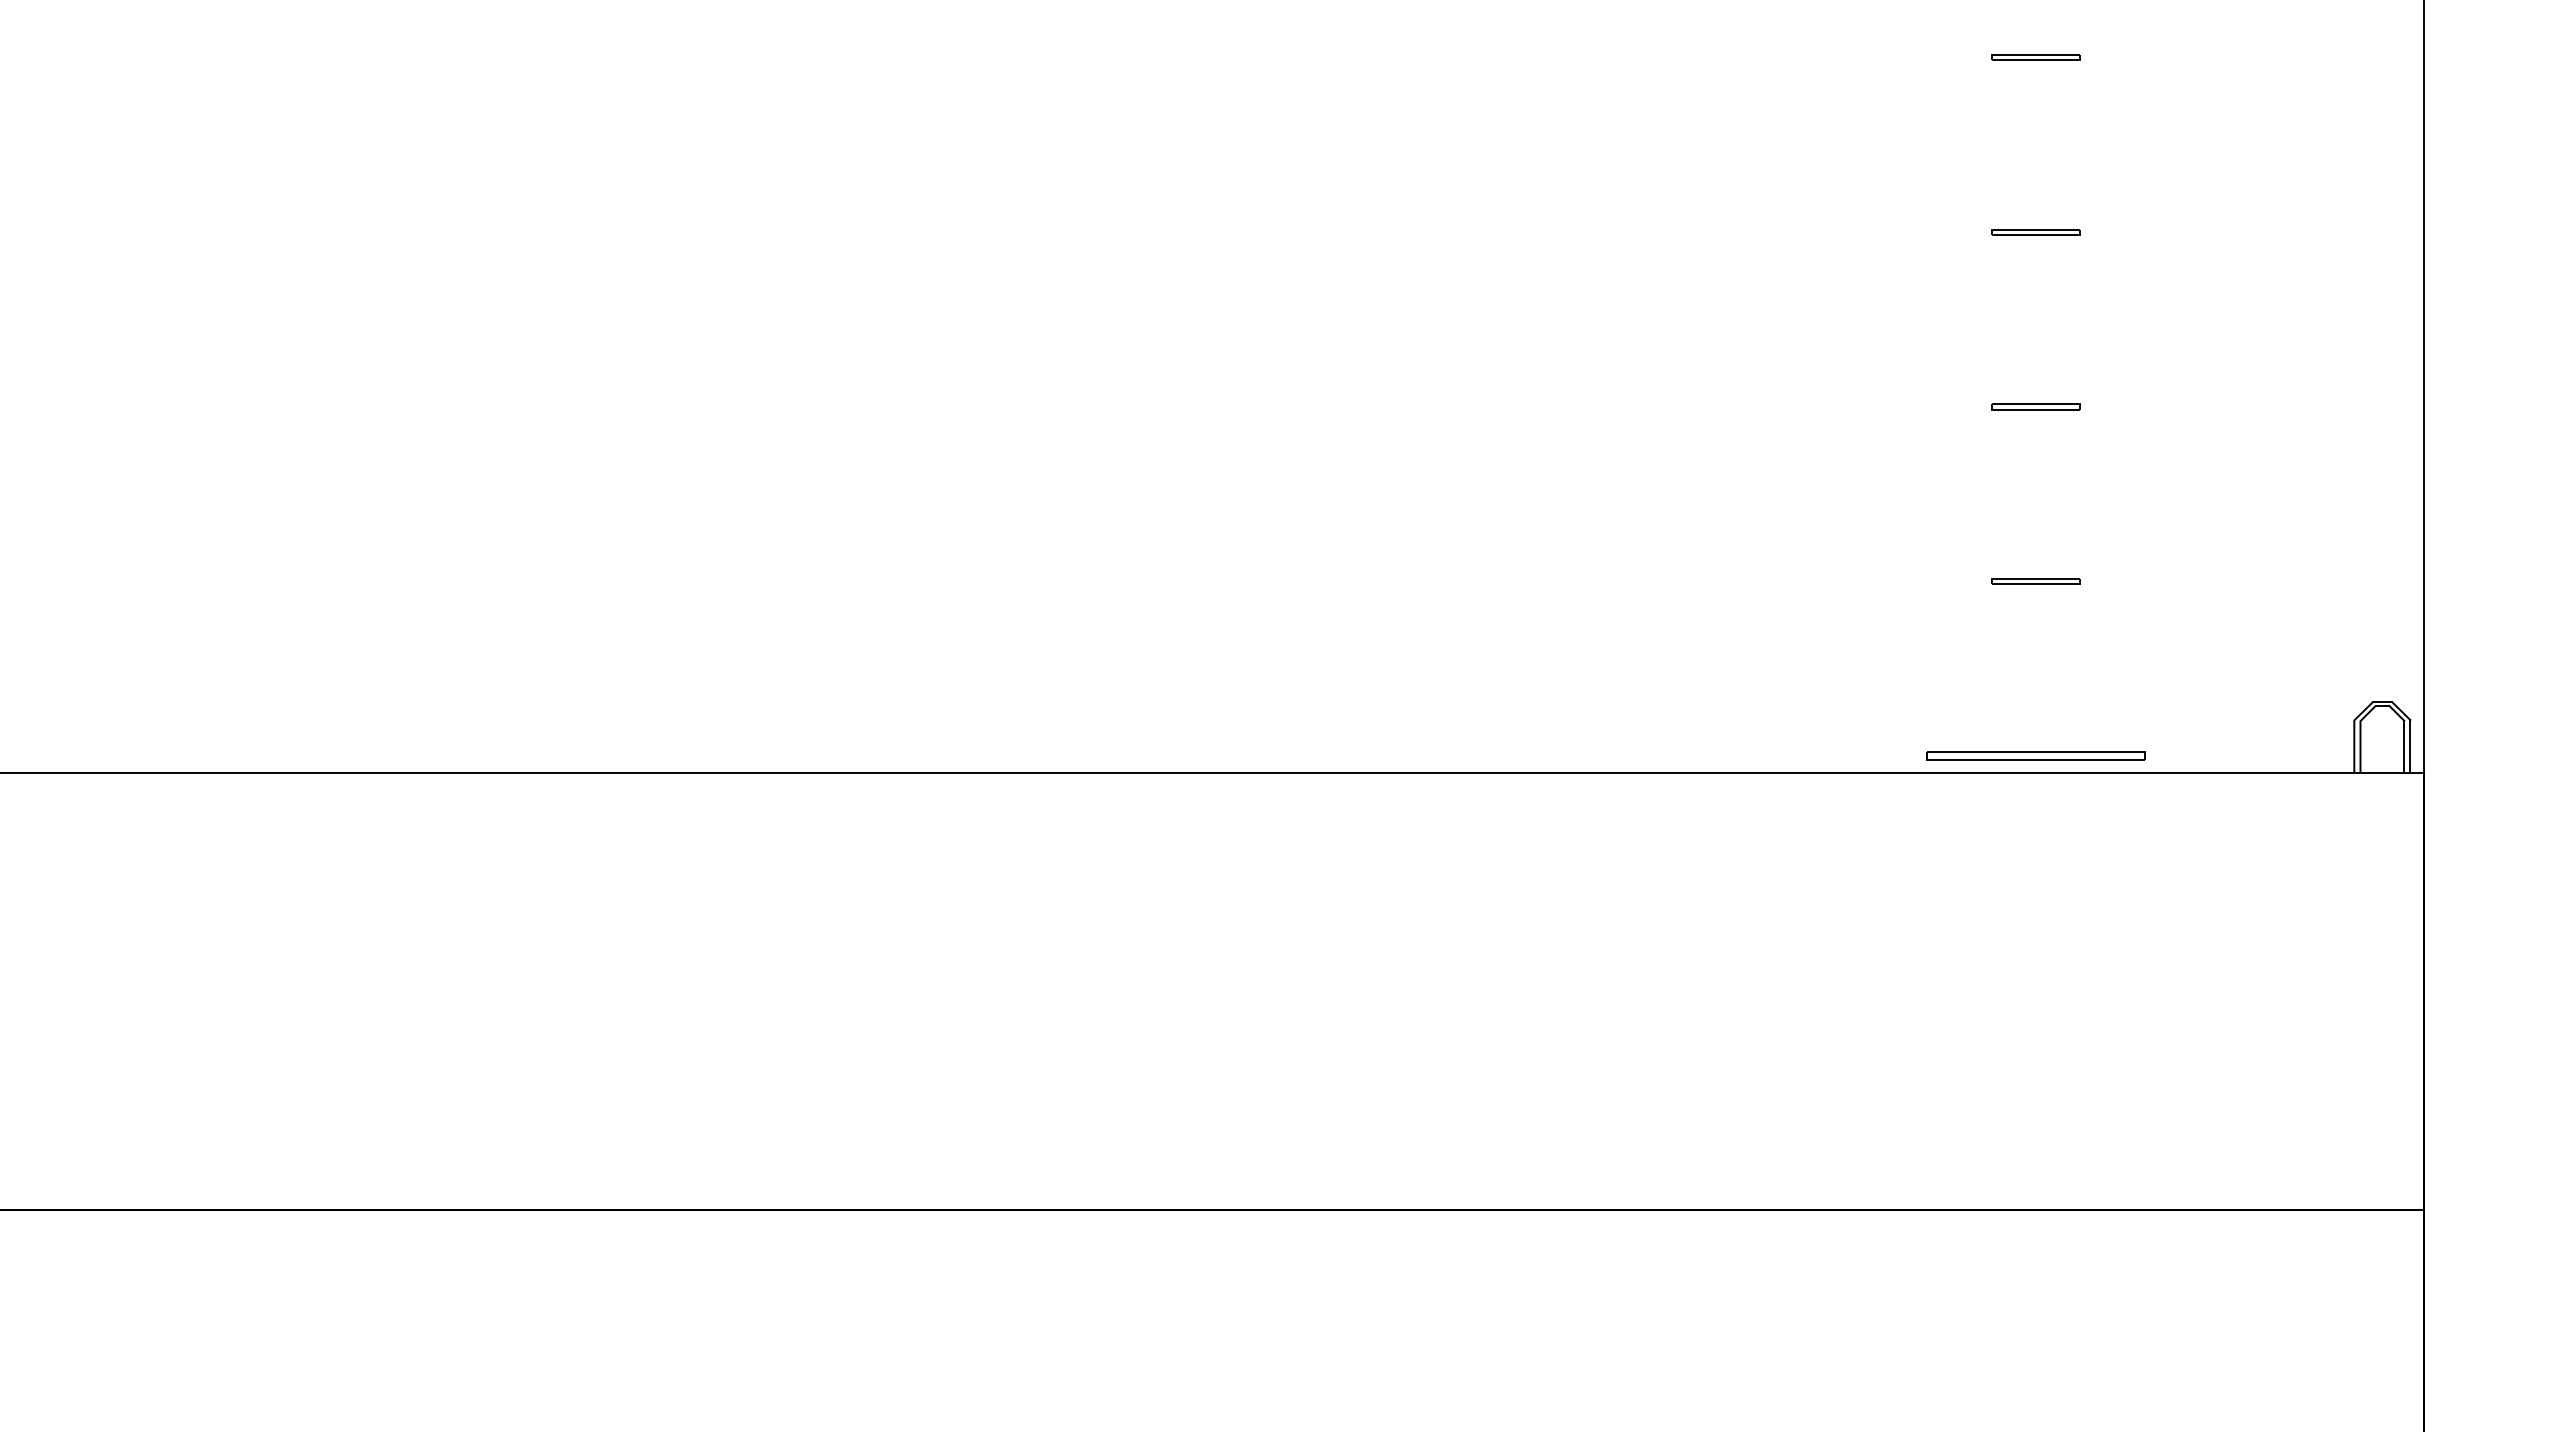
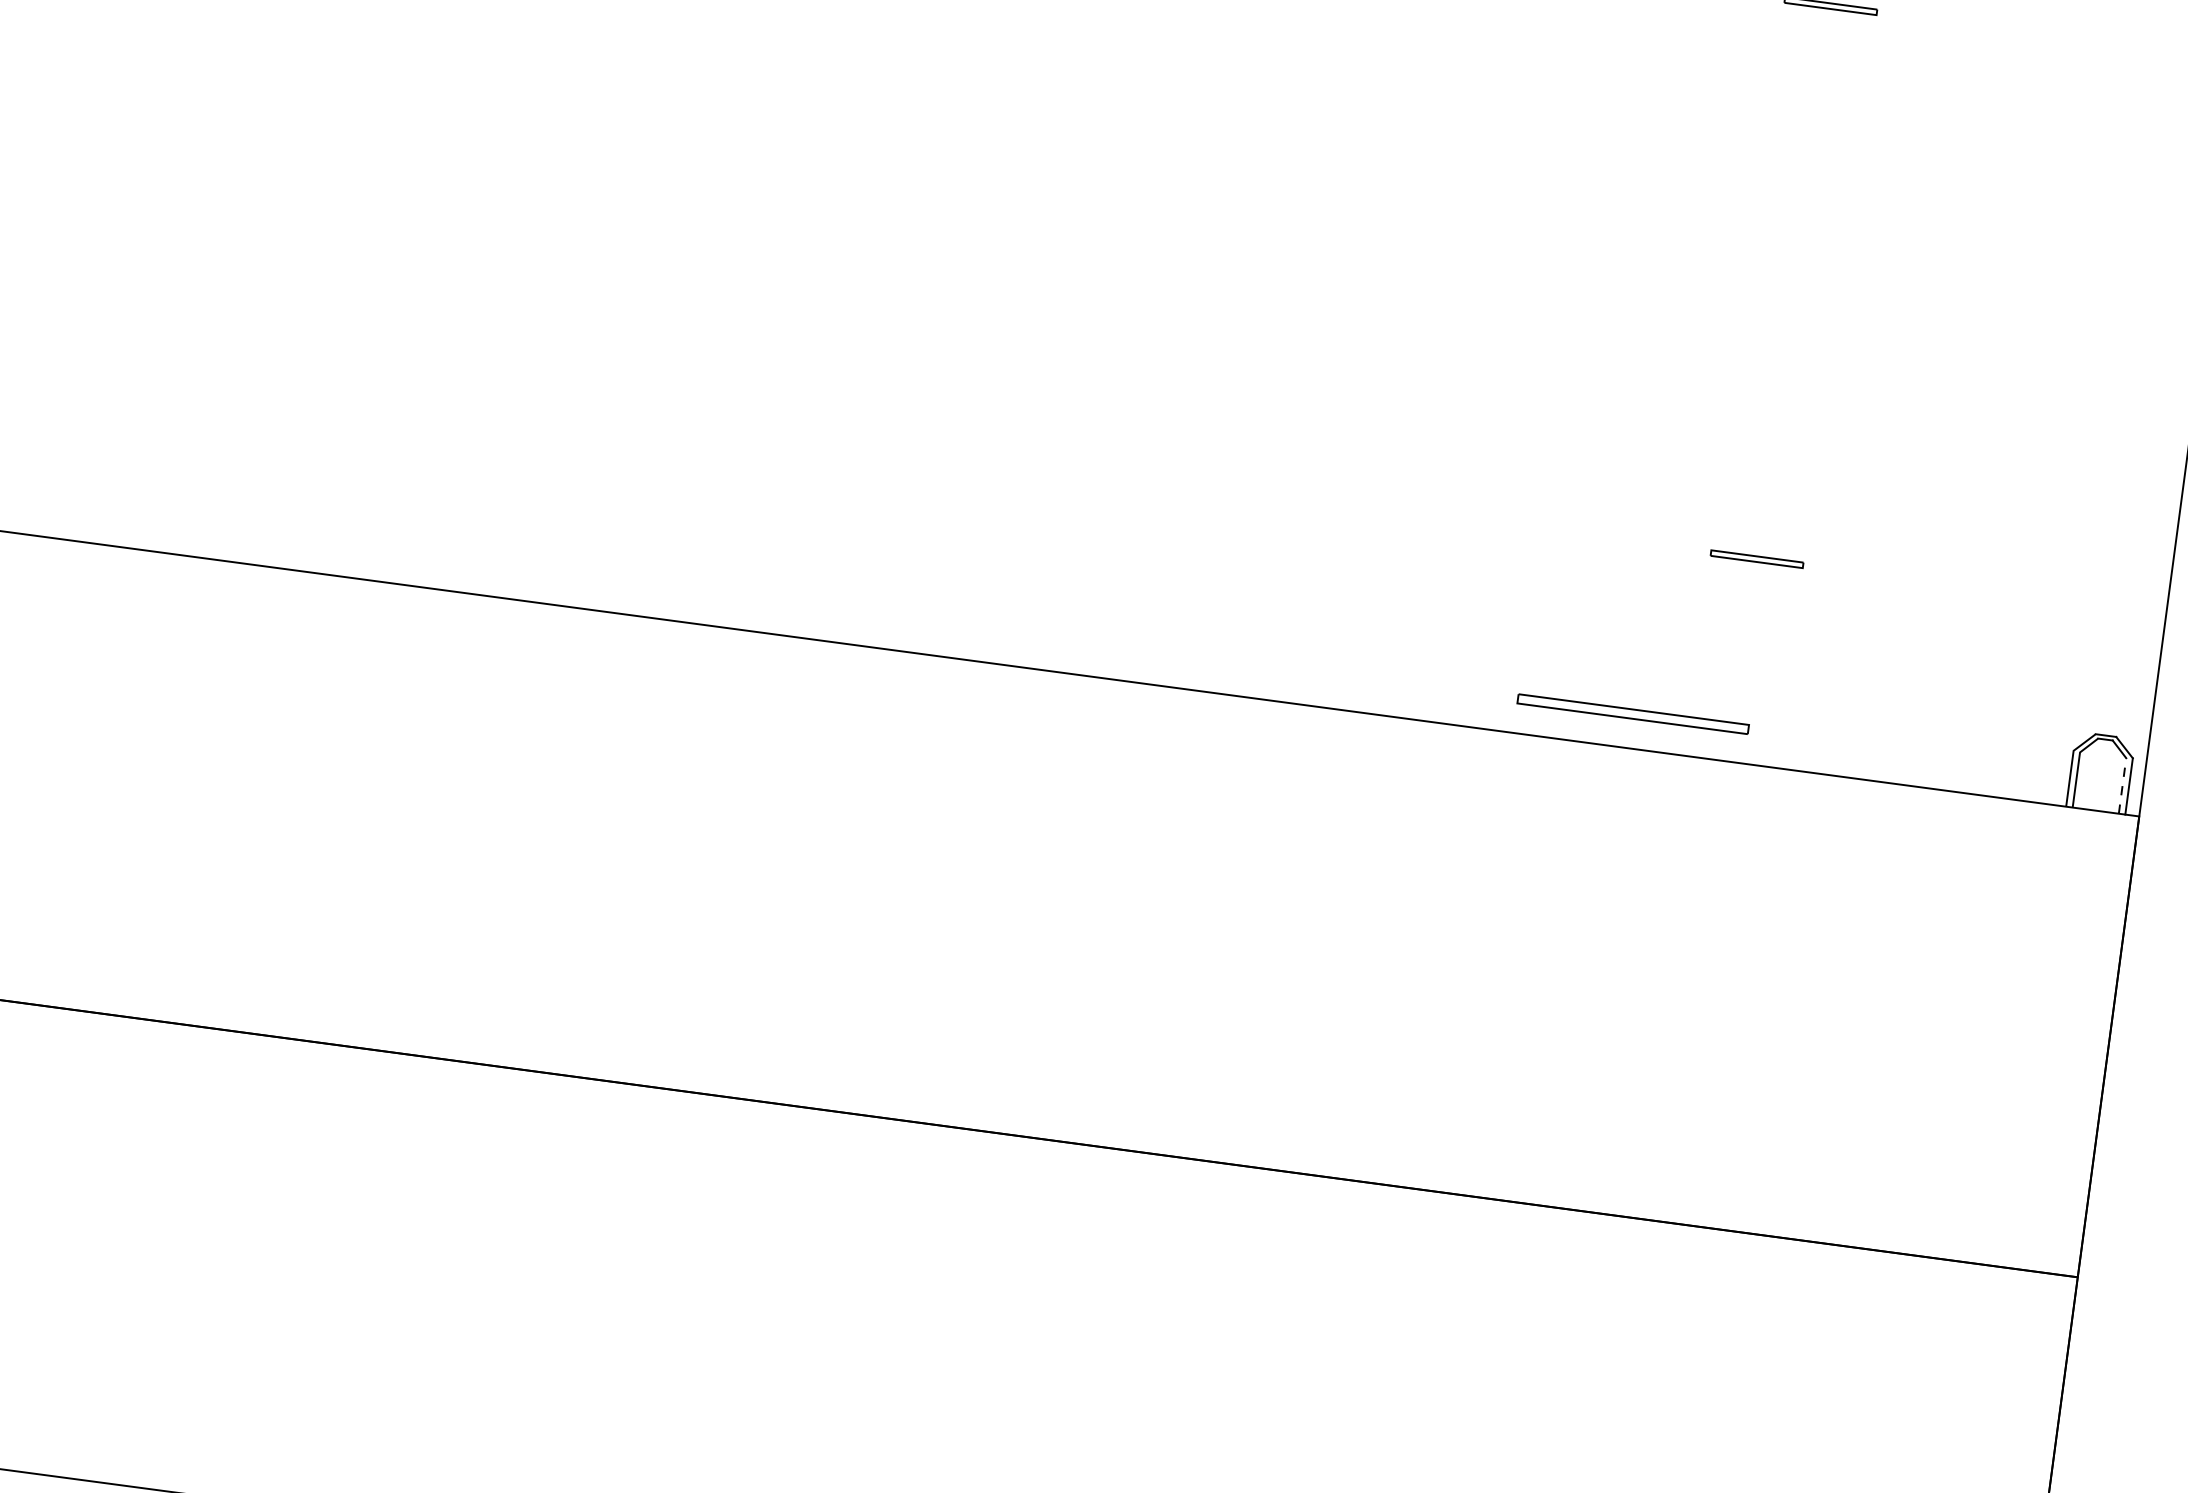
part: (2035, 232) -> (1805, 190), removed
part: (2035, 406) -> (1781, 374), removed
line: (2404, 746) -> (2122, 785), solid -> dashed
part: (2035, 755) -> (1632, 713), moved

